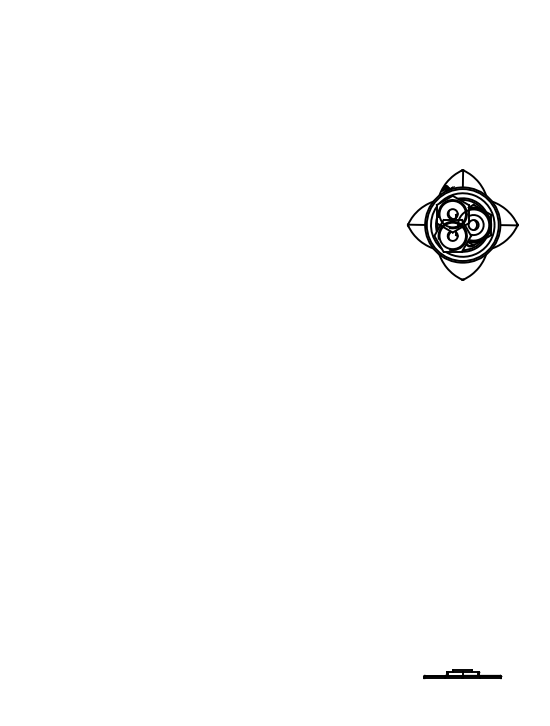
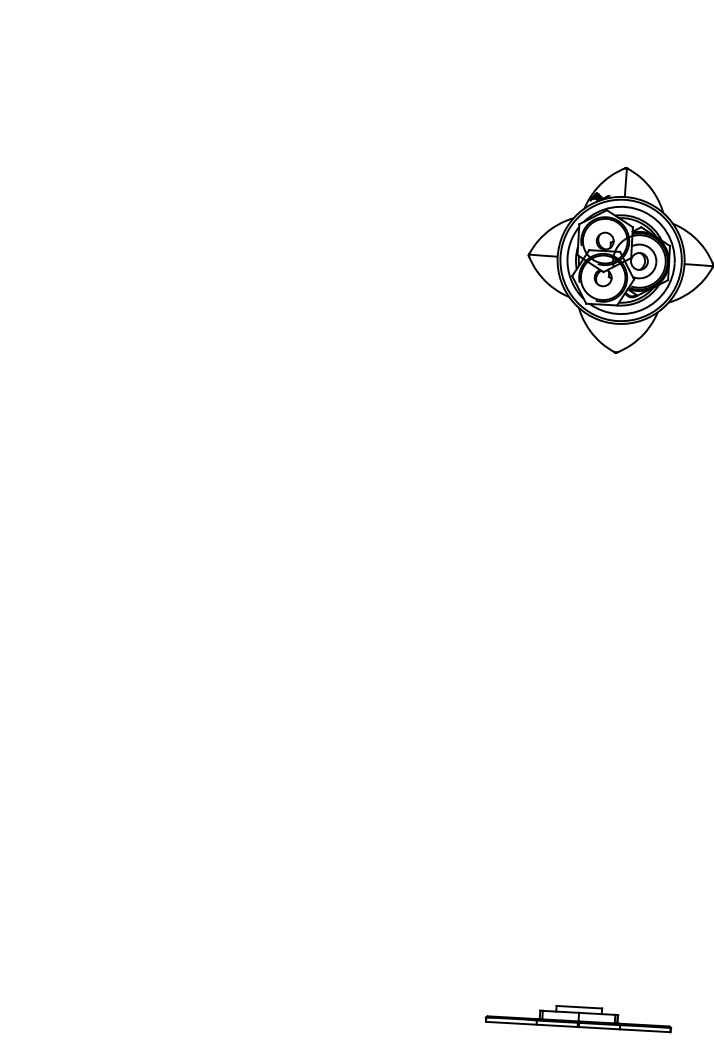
part: (462, 673) -> (578, 1016), size x1.43

